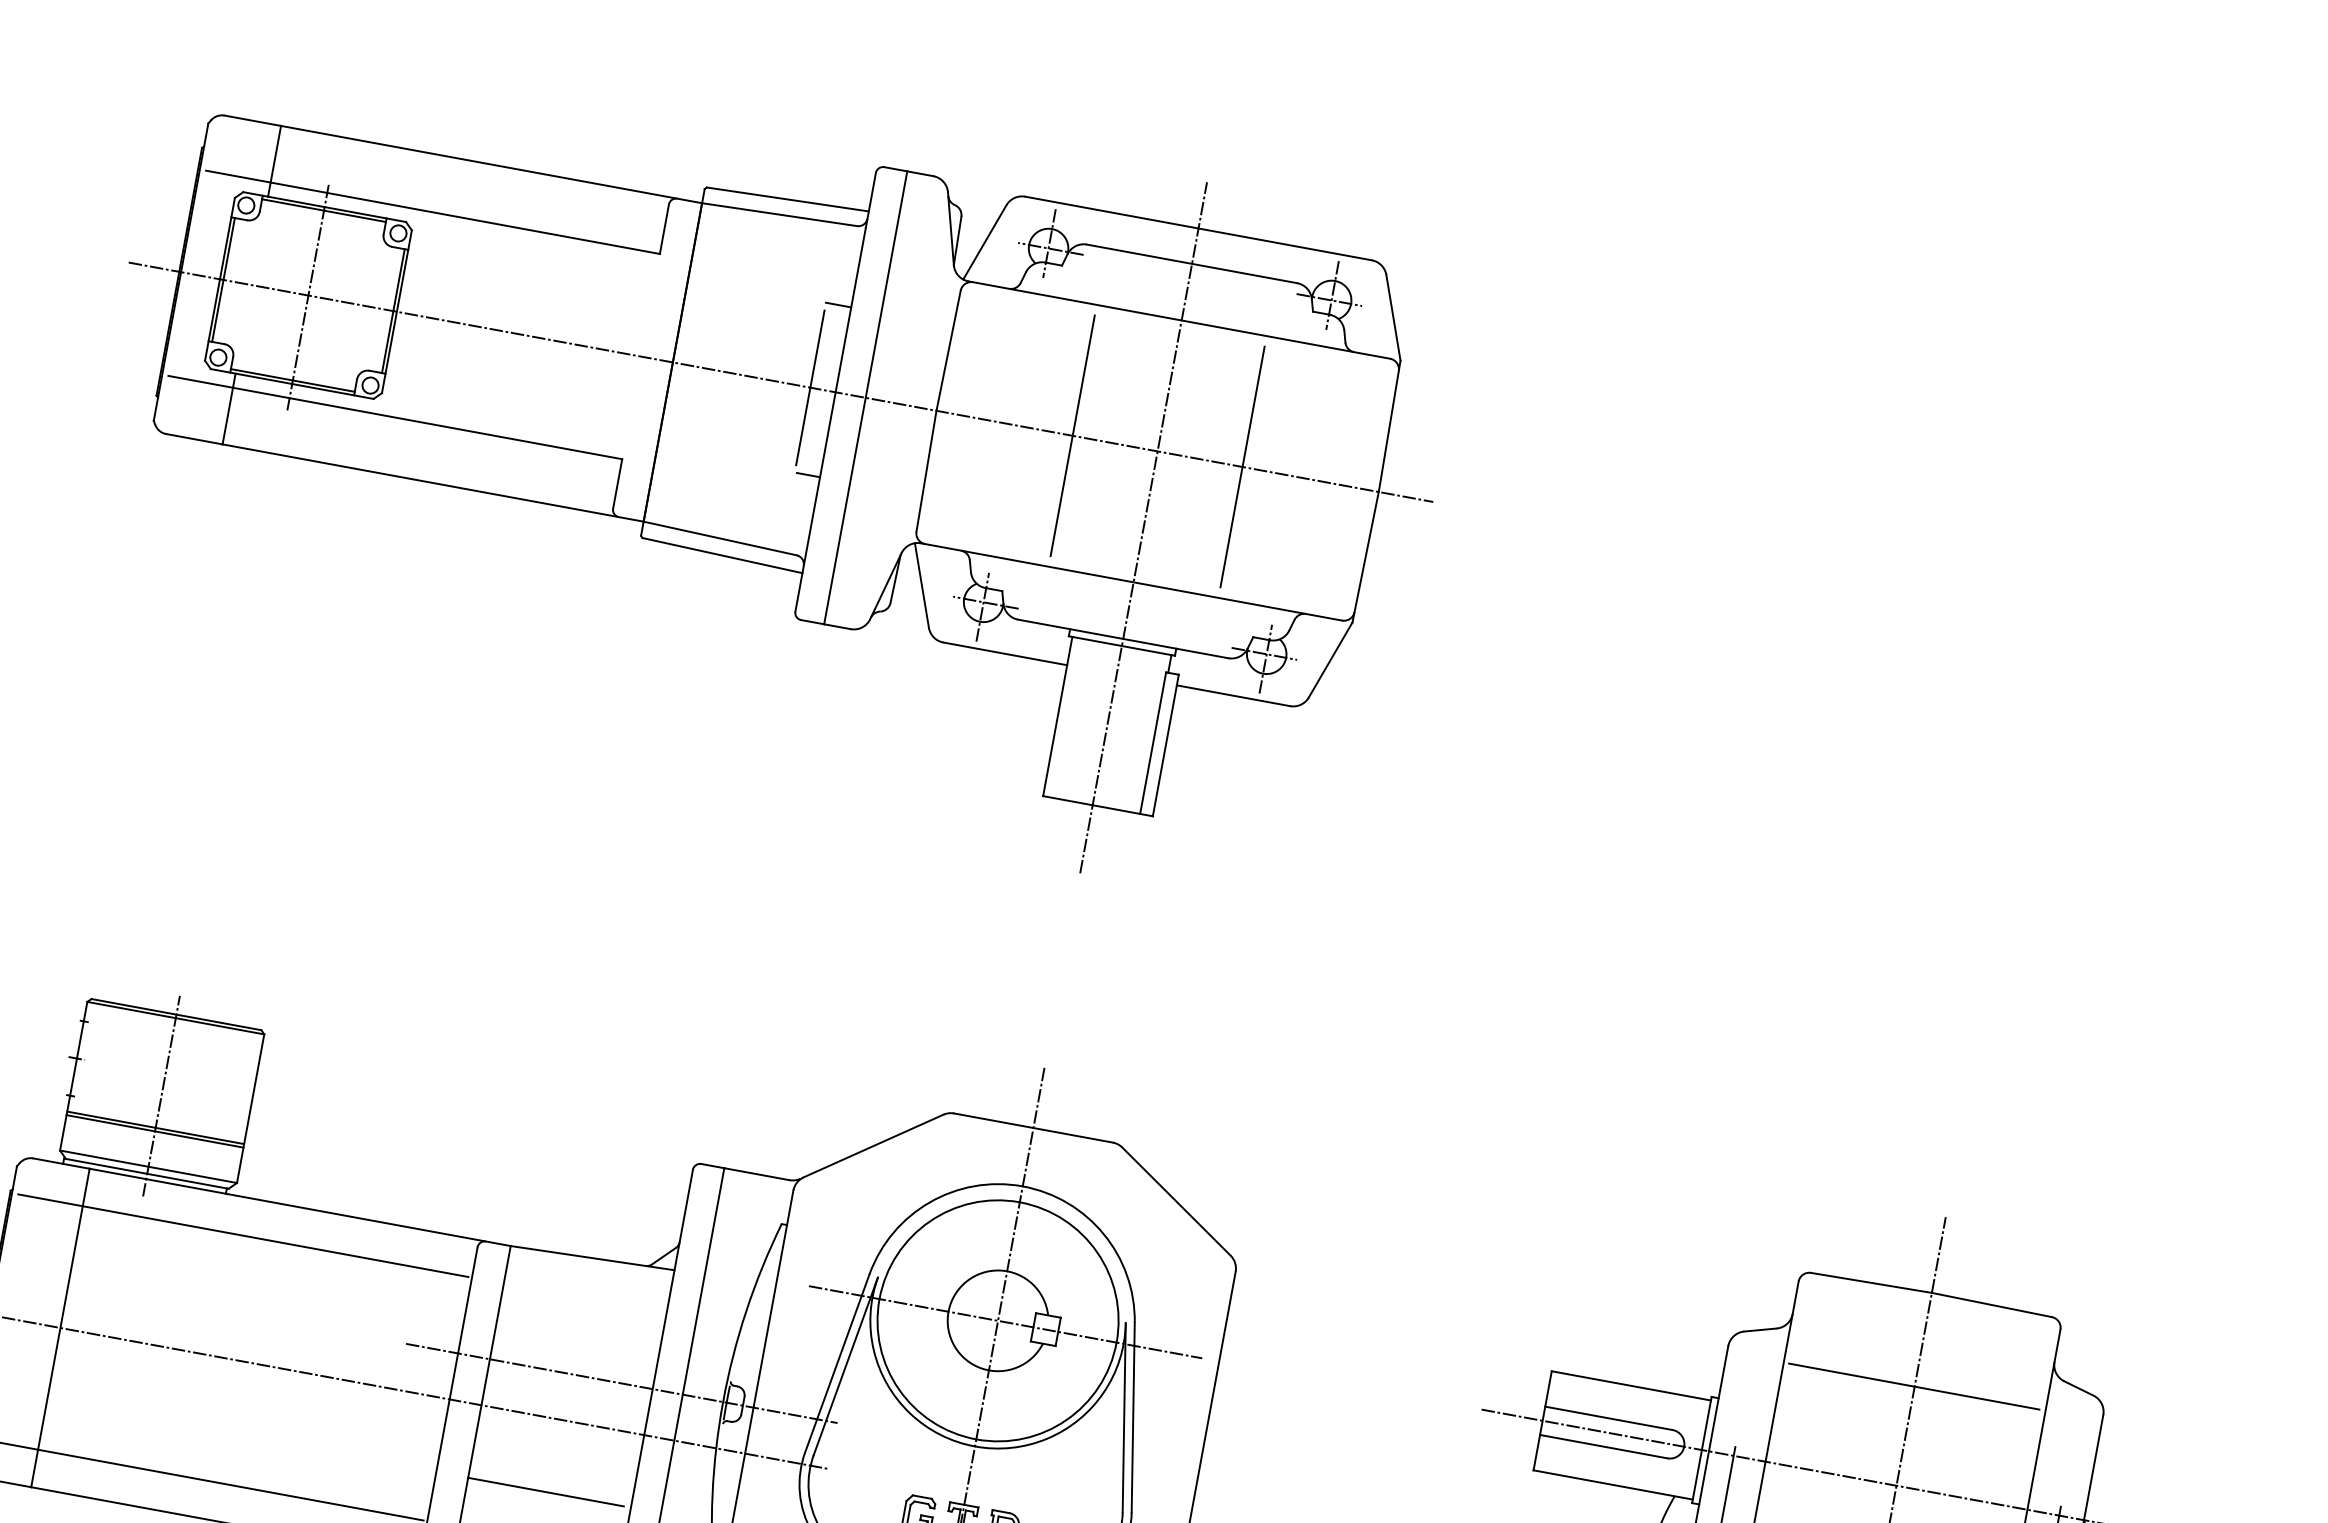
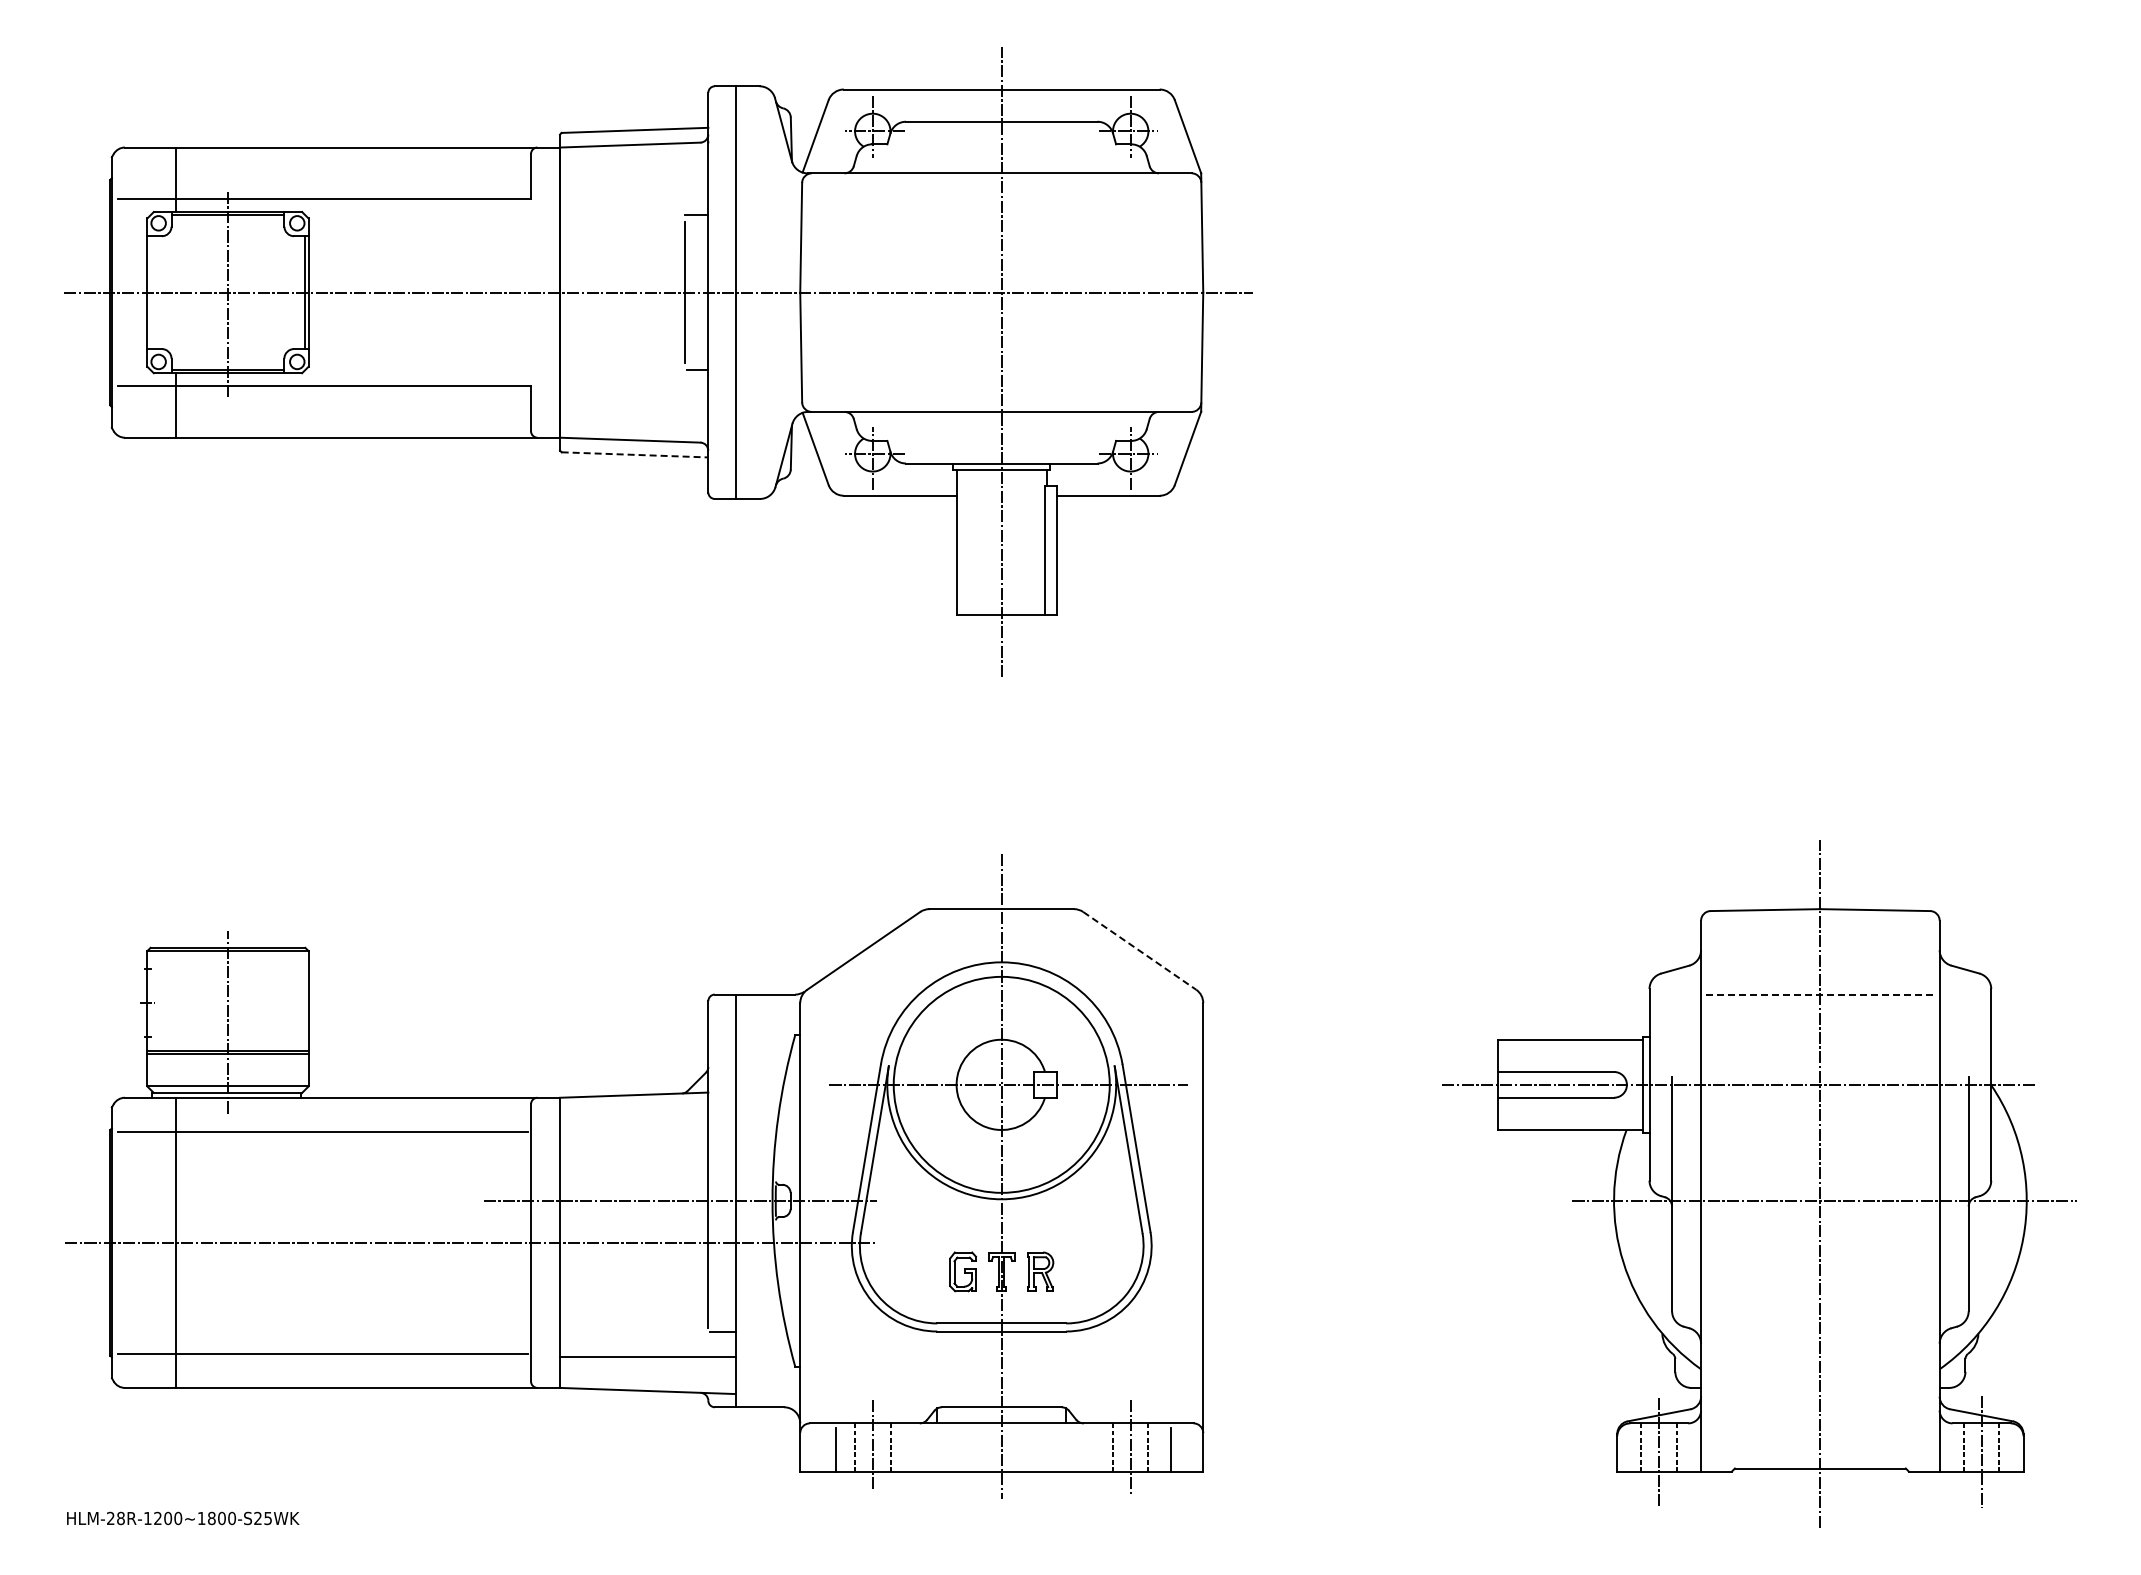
line: (223, 279) -> (150, 292), removed
line: (1072, 435) -> (924, 292), removed
line: (1243, 466) -> (1079, 292), removed
line: (723, 555) -> (635, 454), solid -> dashed
line: (1176, 1201) -> (1139, 950), solid -> dashed
line: (1914, 1386) -> (1820, 994), solid -> dashed
line: (545, 1491) -> (630, 1308), removed

